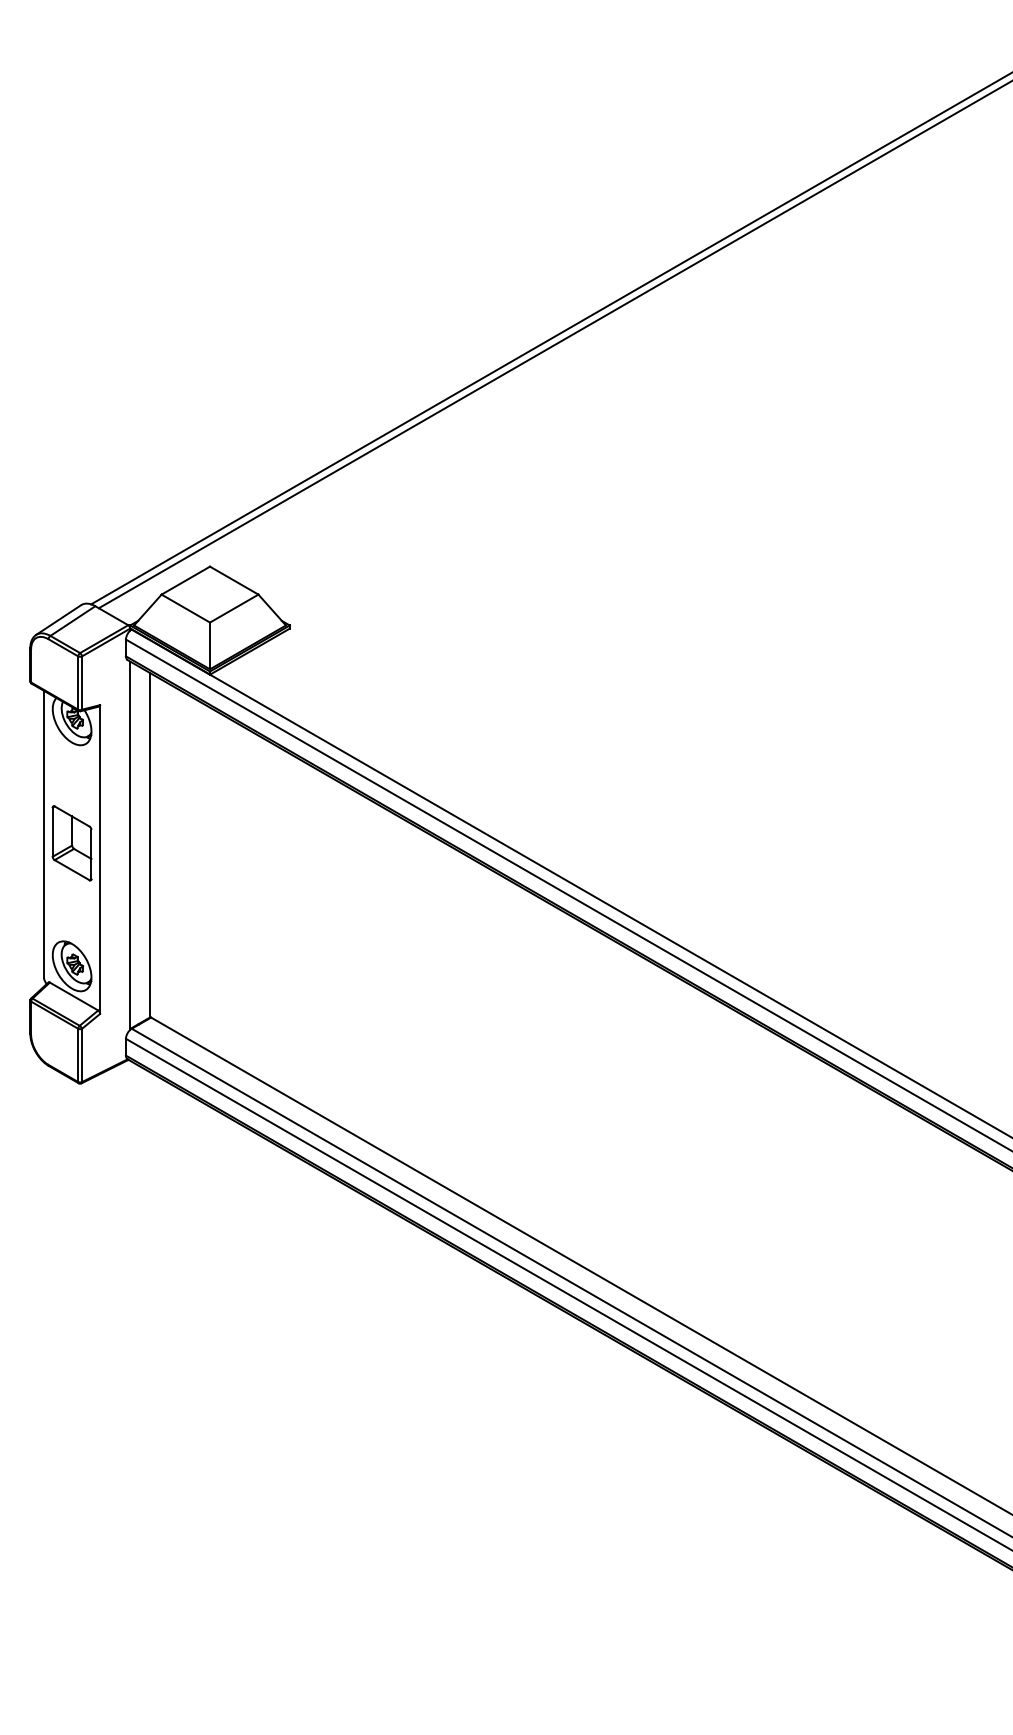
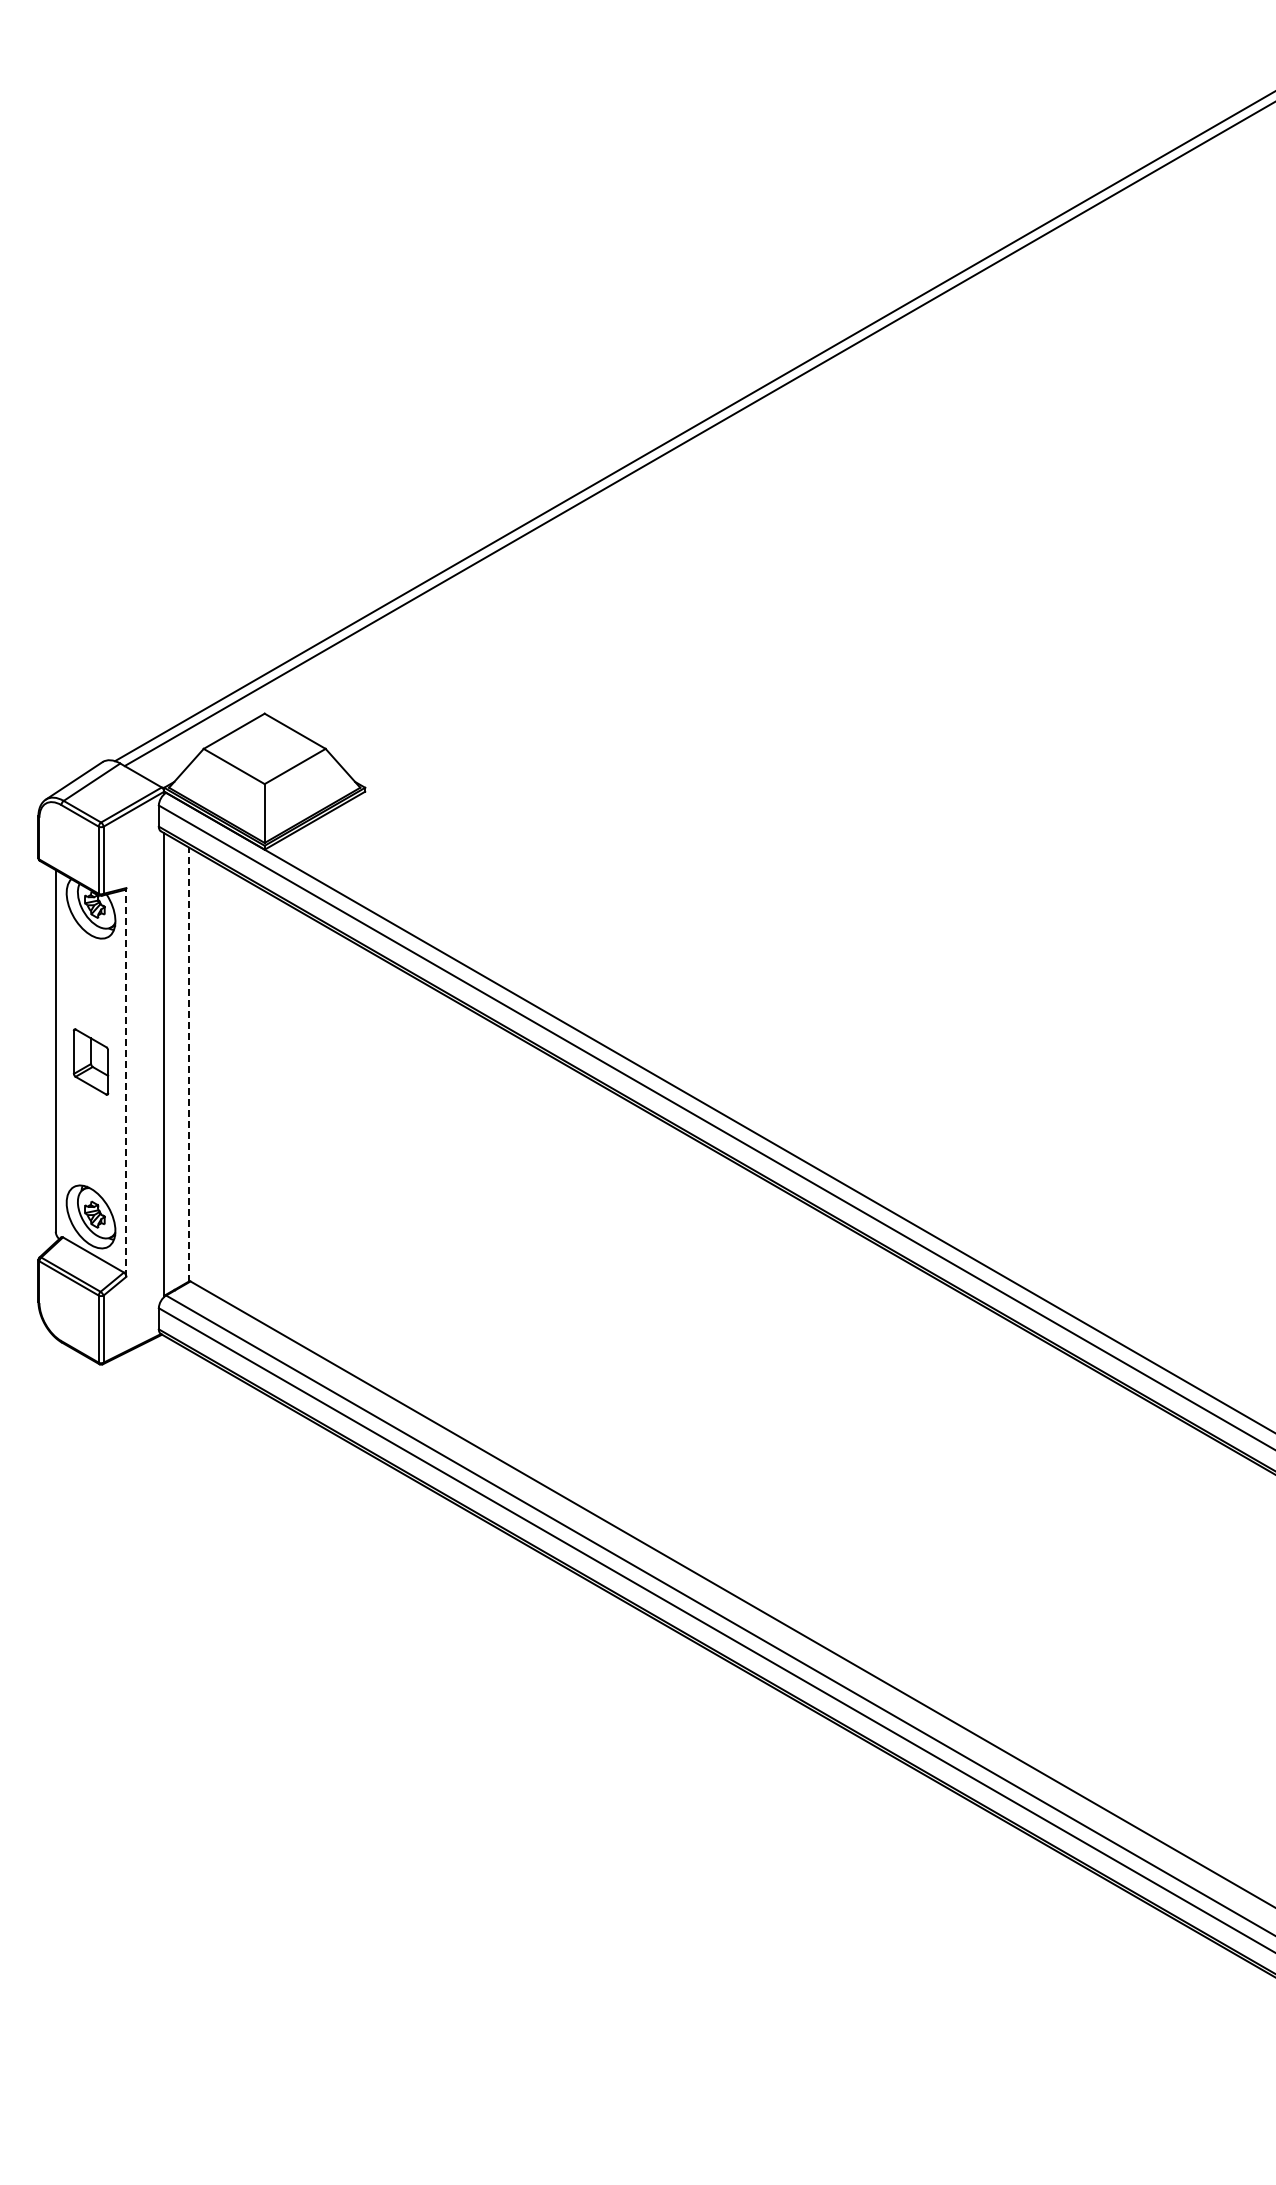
part: (71, 842) -> (90, 1061), size x0.7
line: (149, 845) -> (188, 1064), solid -> dashed
line: (100, 858) -> (126, 1081), solid -> dashed

